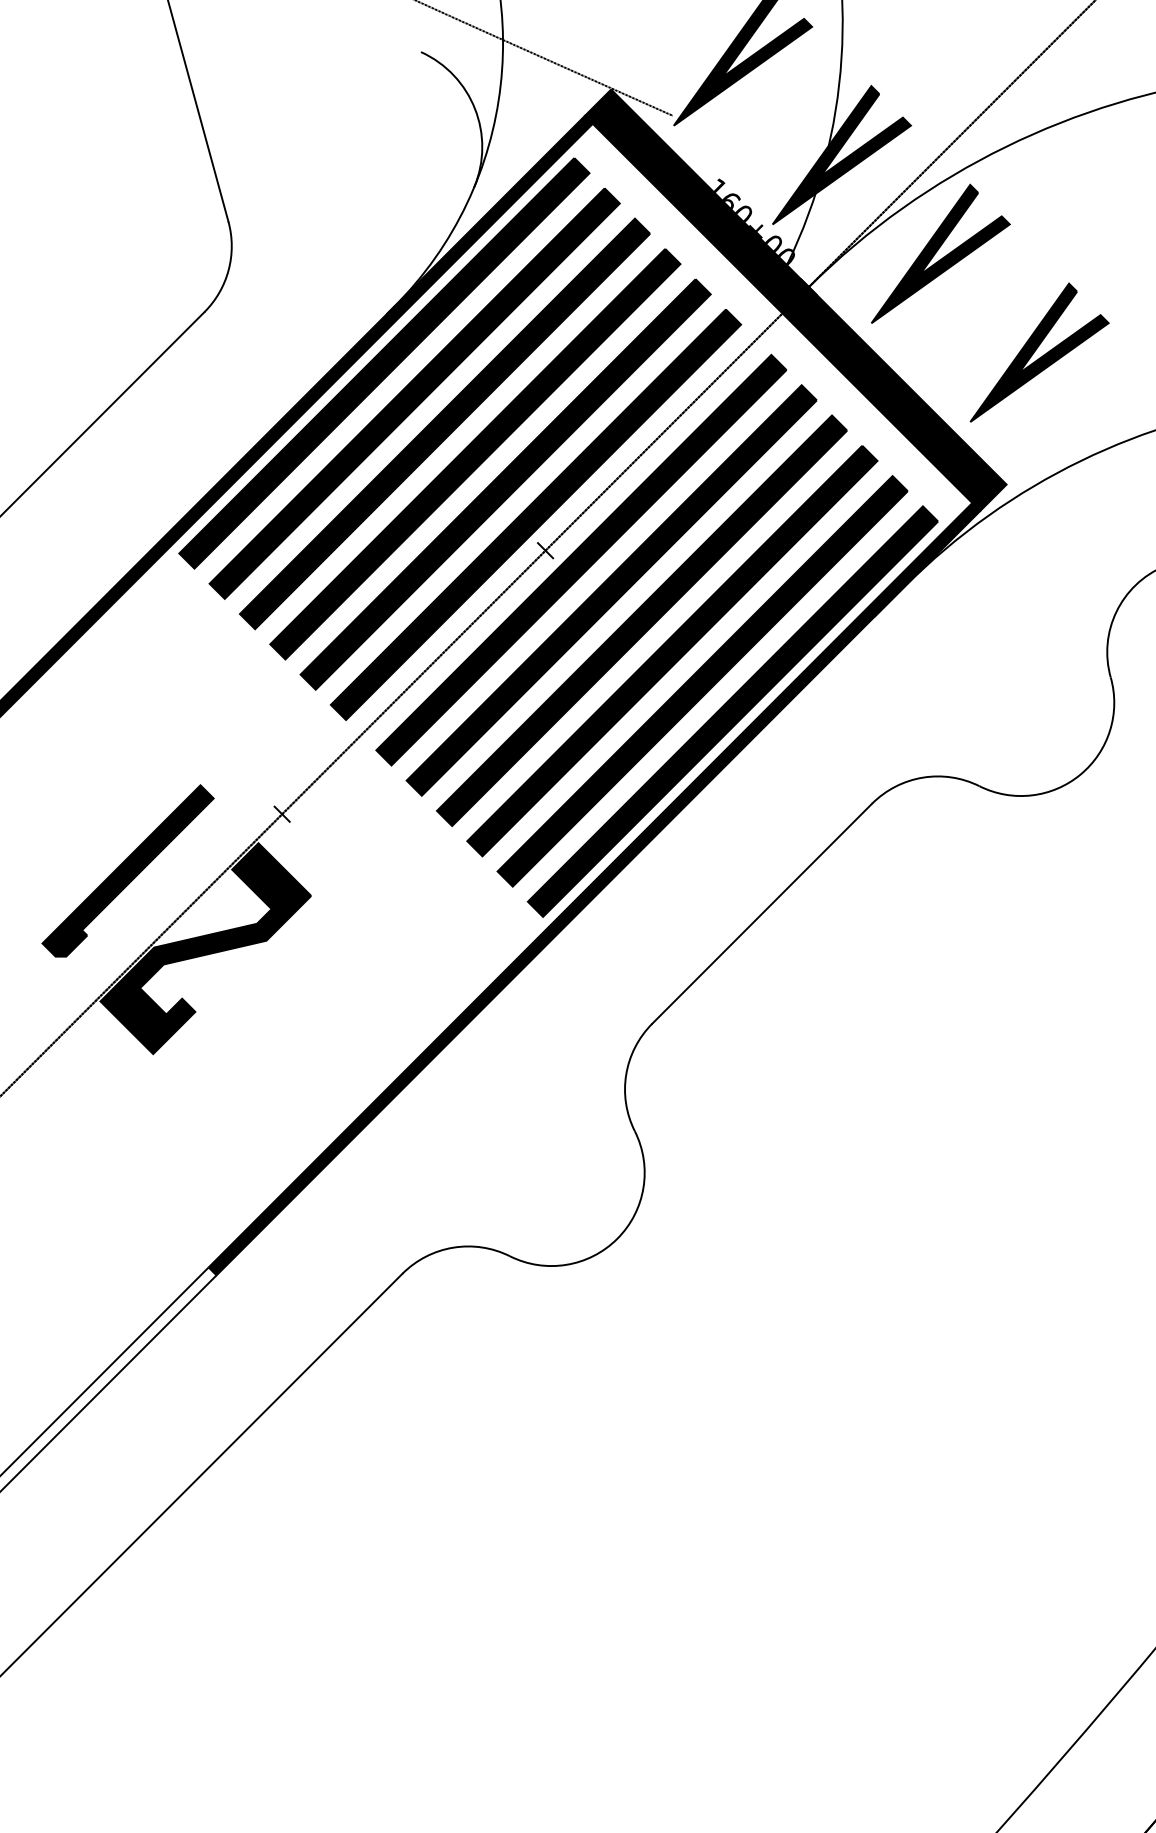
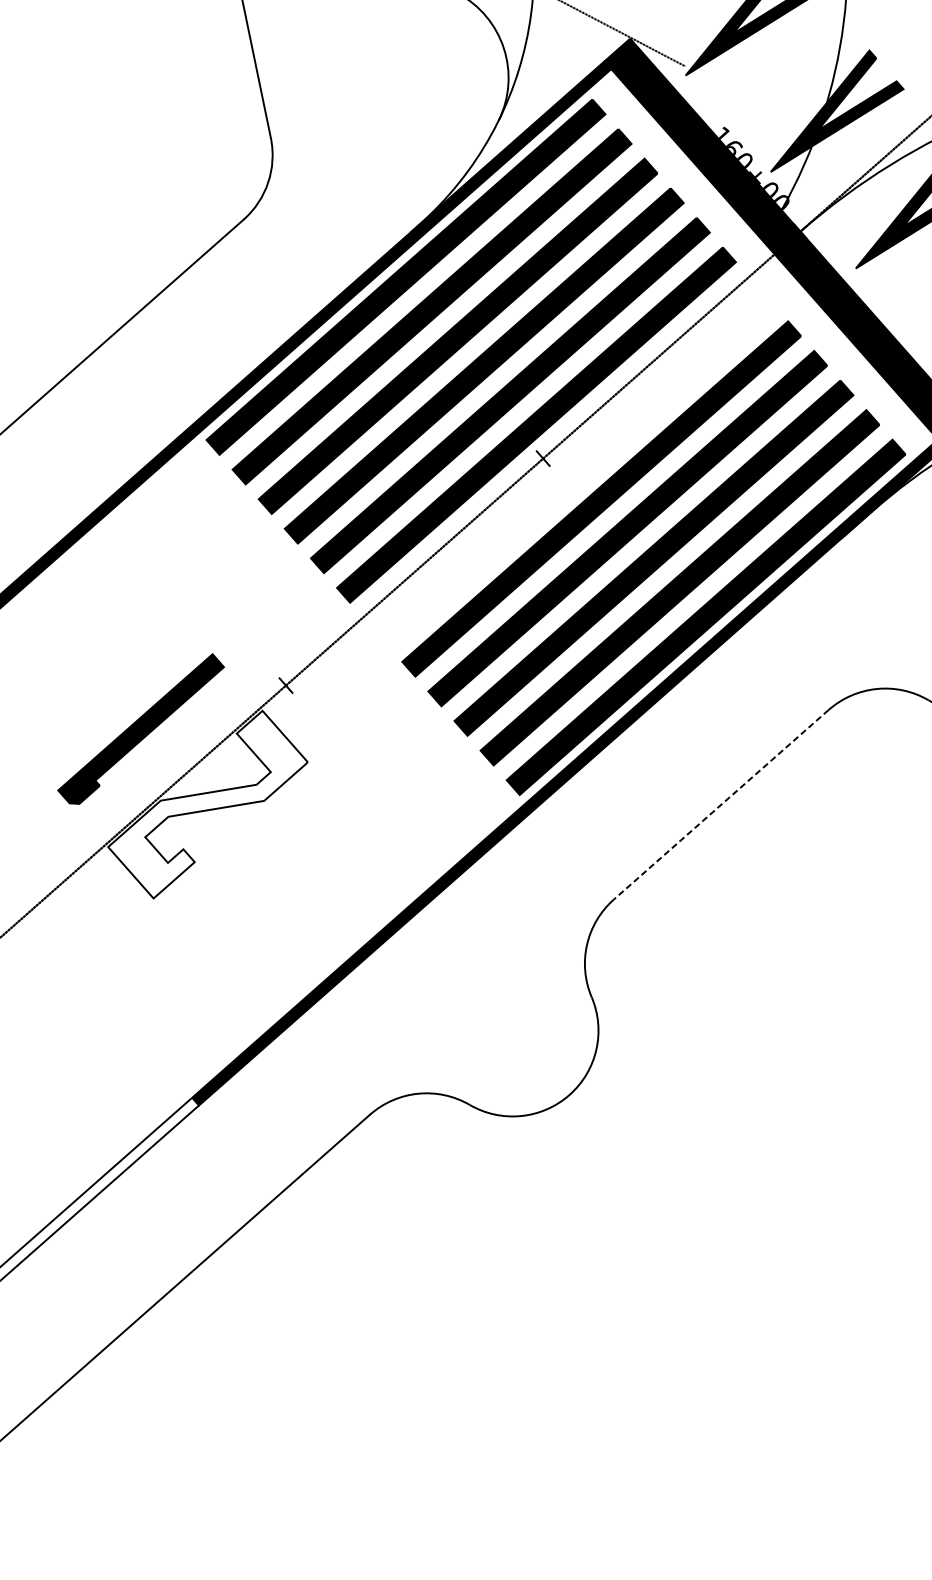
part: (580, 559) -> (574, 468), removed
line: (761, 914) -> (720, 805), solid -> dashed
fill: (205, 948) -> (207, 804), removed

